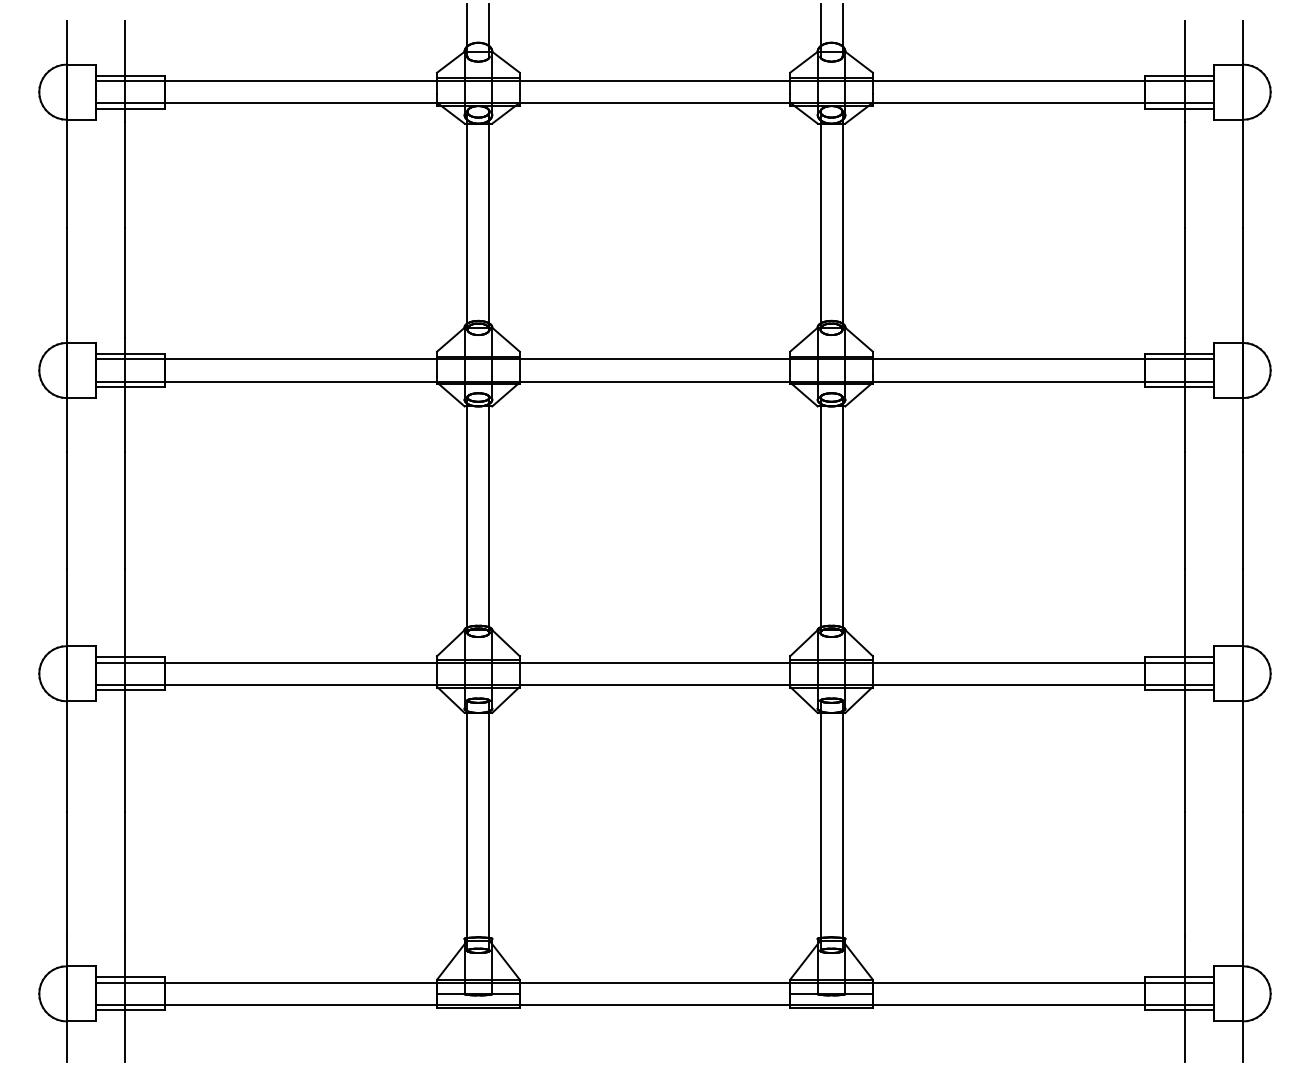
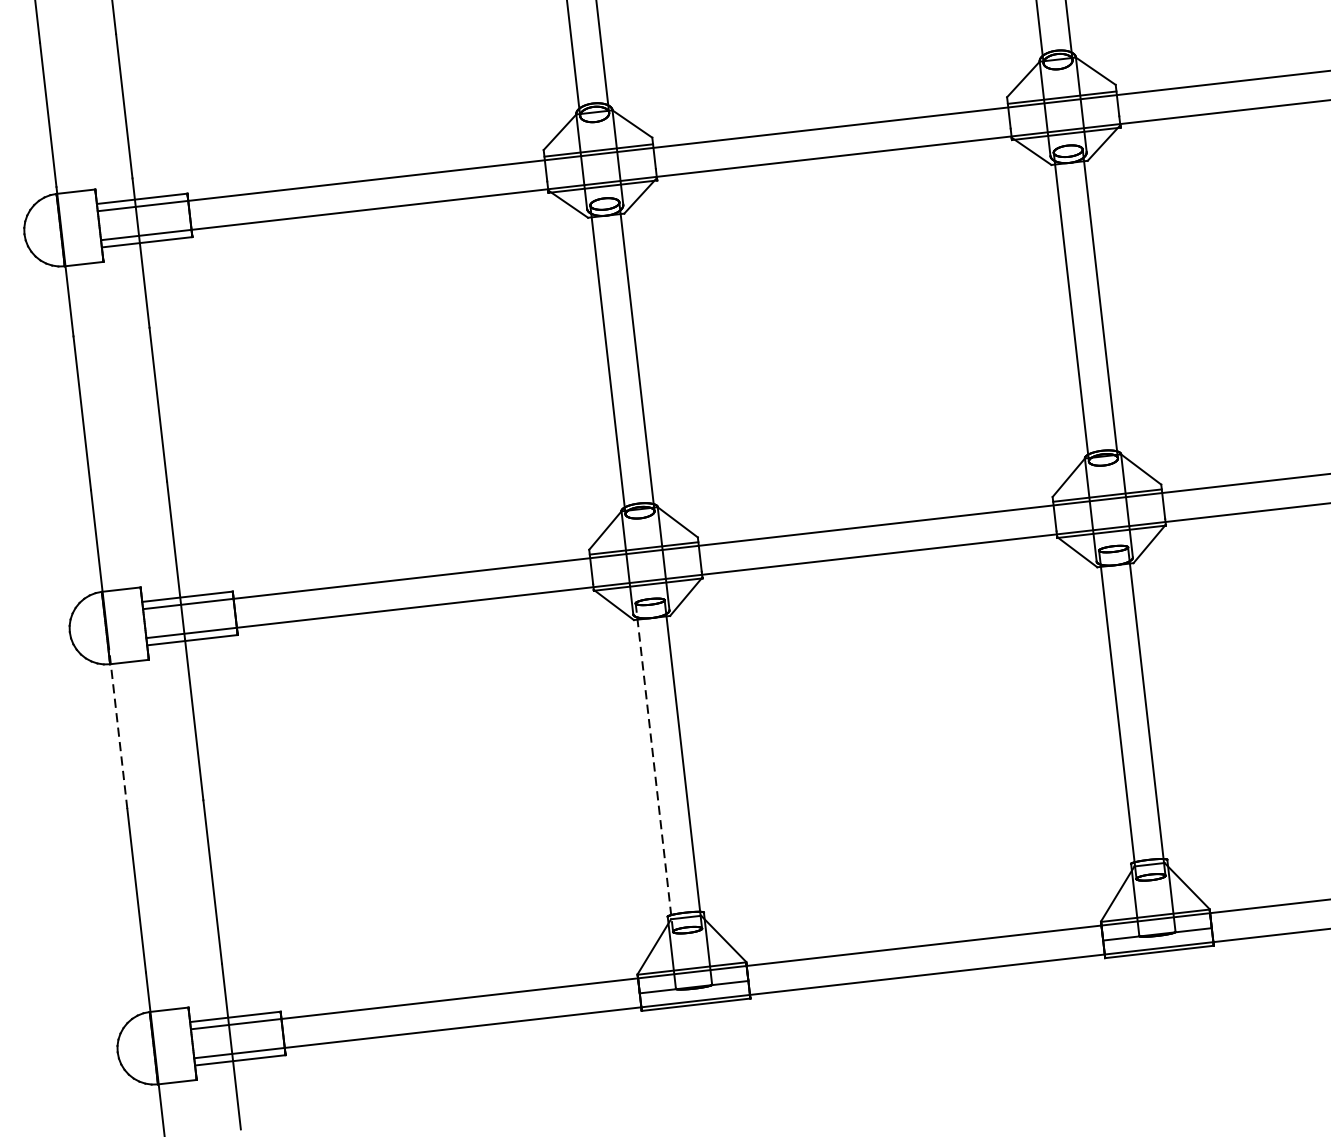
line: (67, 749) -> (118, 727), solid -> dashed
line: (467, 826) -> (654, 768), solid -> dashed

